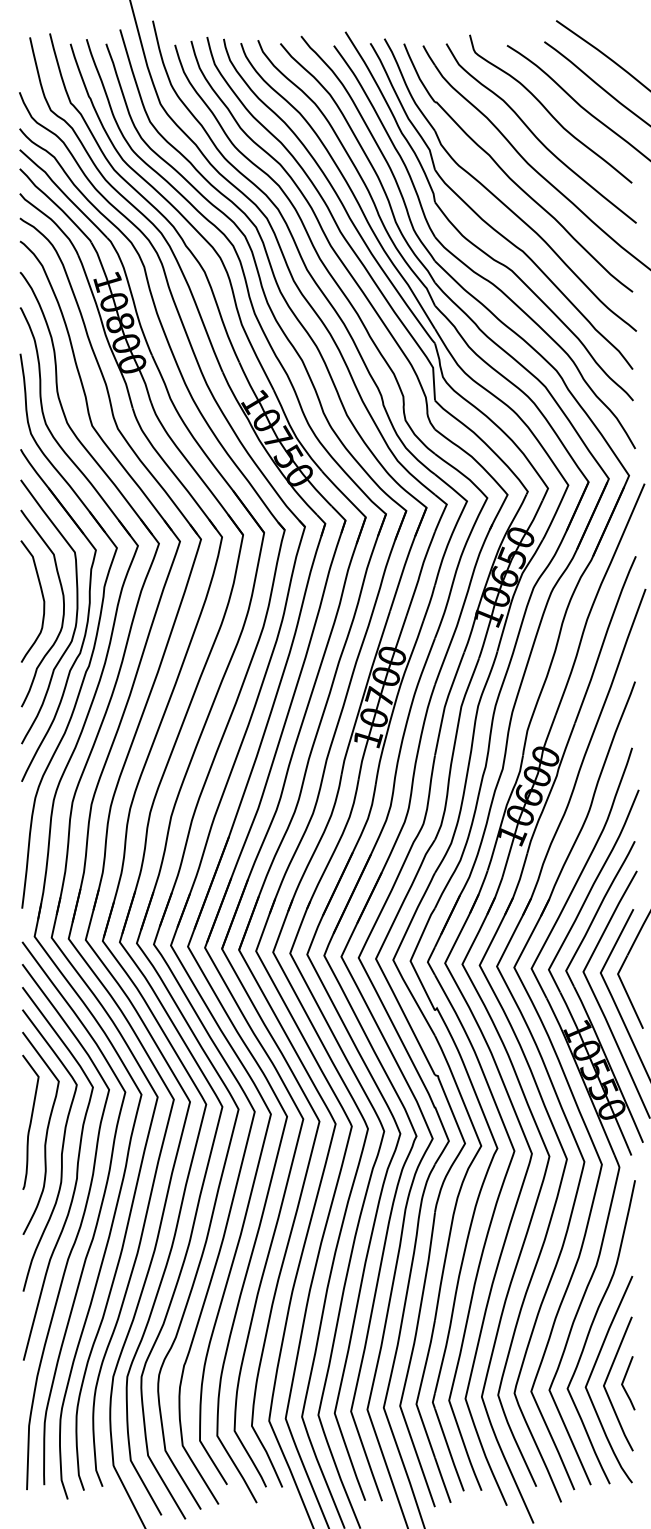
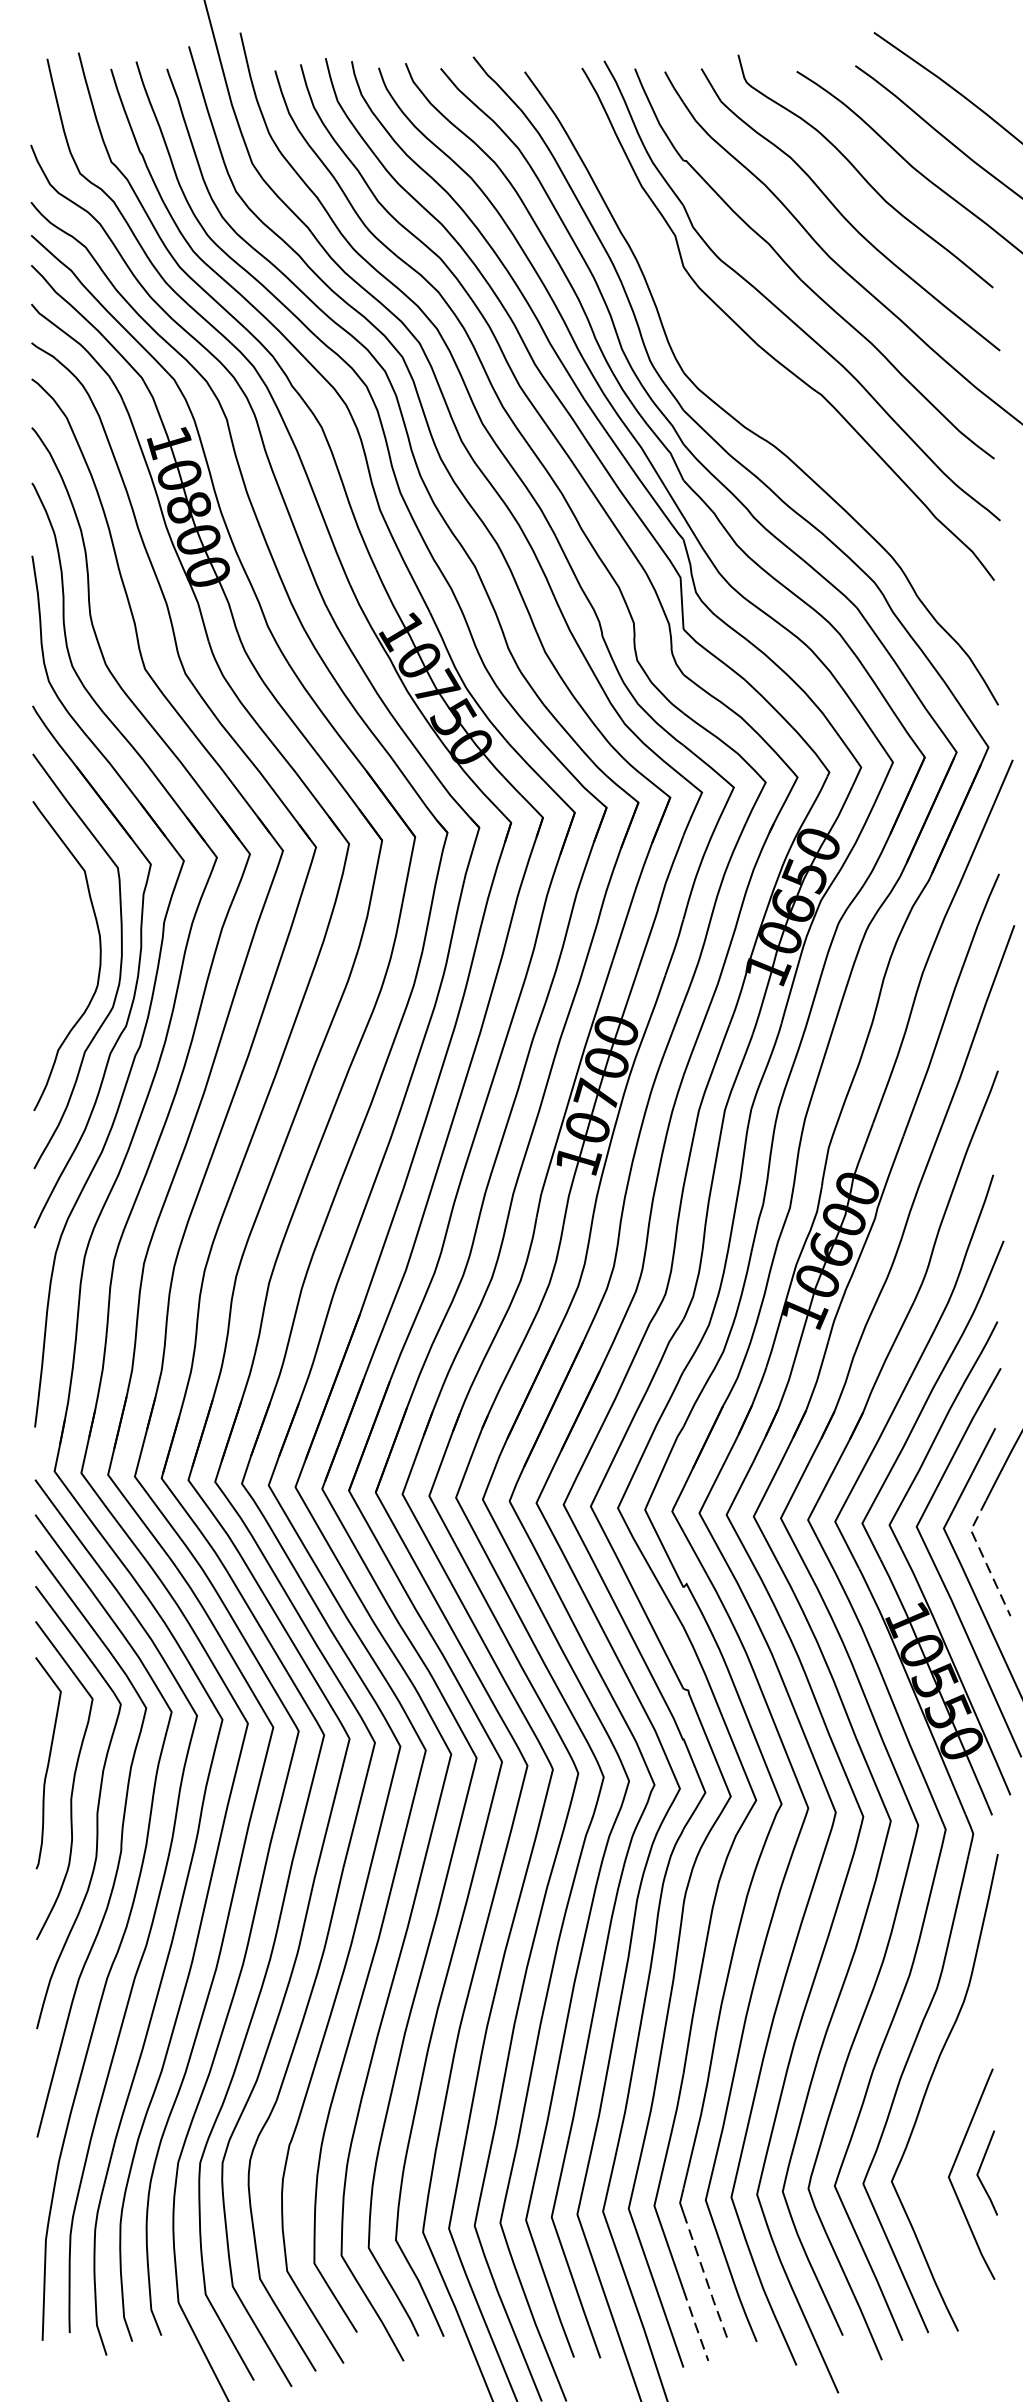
part: (471, 241) -> (740, 379), removed
curve: (42, 599) -> (66, 941), removed
line: (626, 992) -> (984, 1559), solid -> dashed
curve: (593, 1371) -> (932, 2154), removed
line: (449, 1451) -> (706, 2280), solid -> dashed
line: (442, 1479) -> (695, 2324), solid -> dashed

